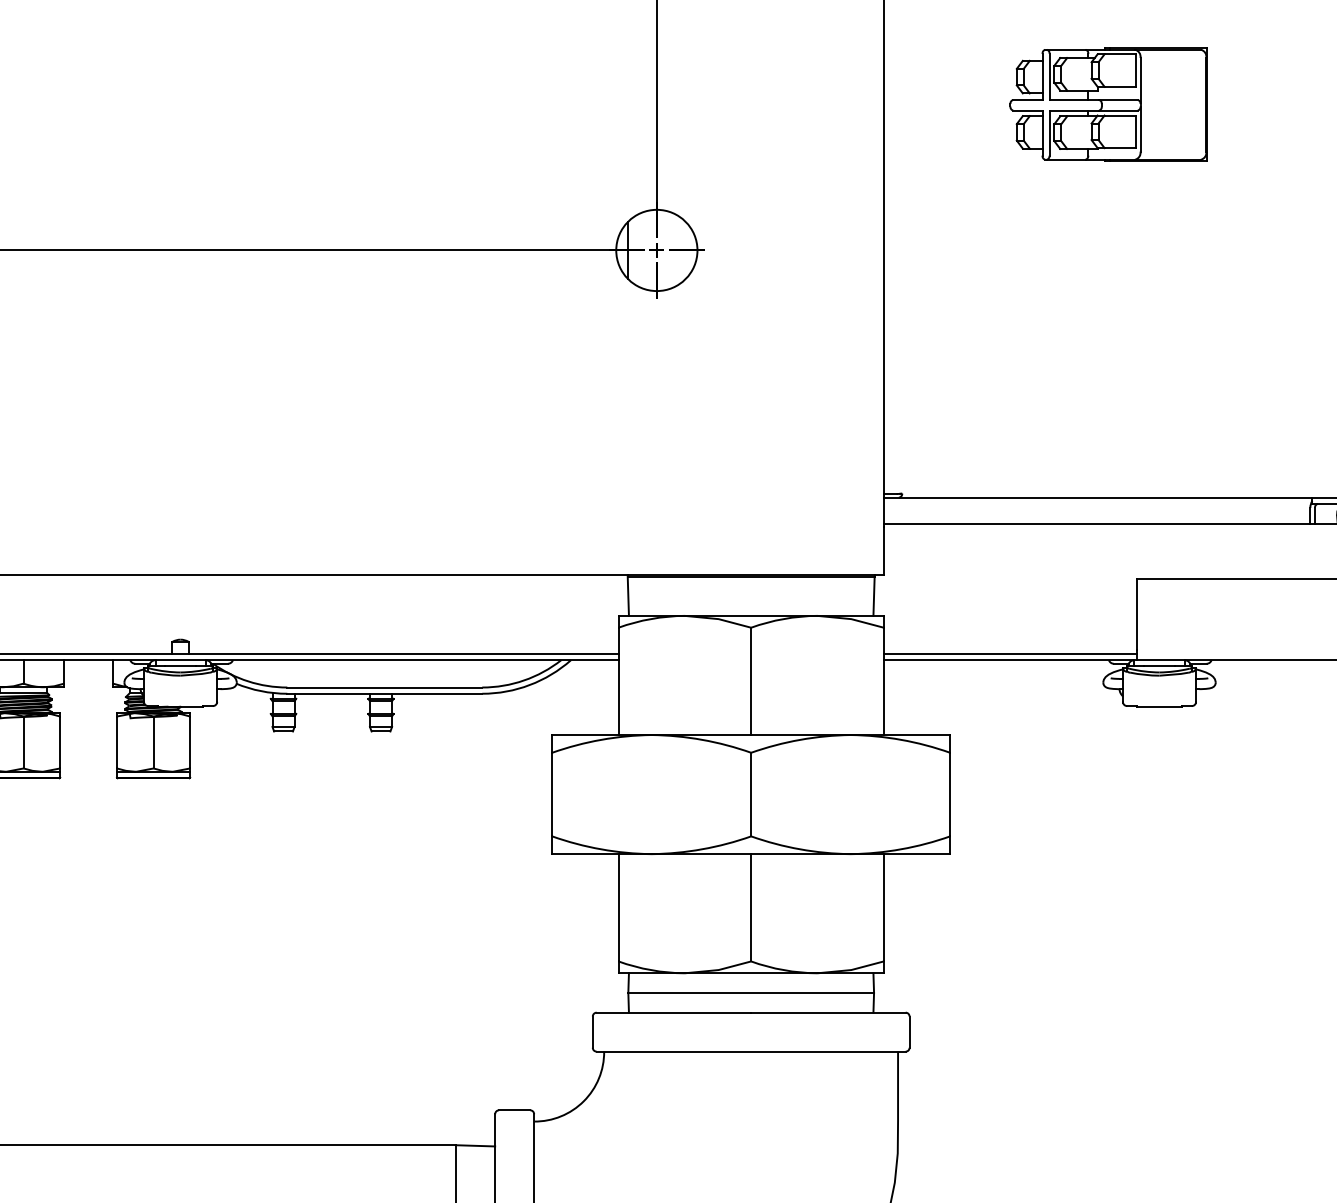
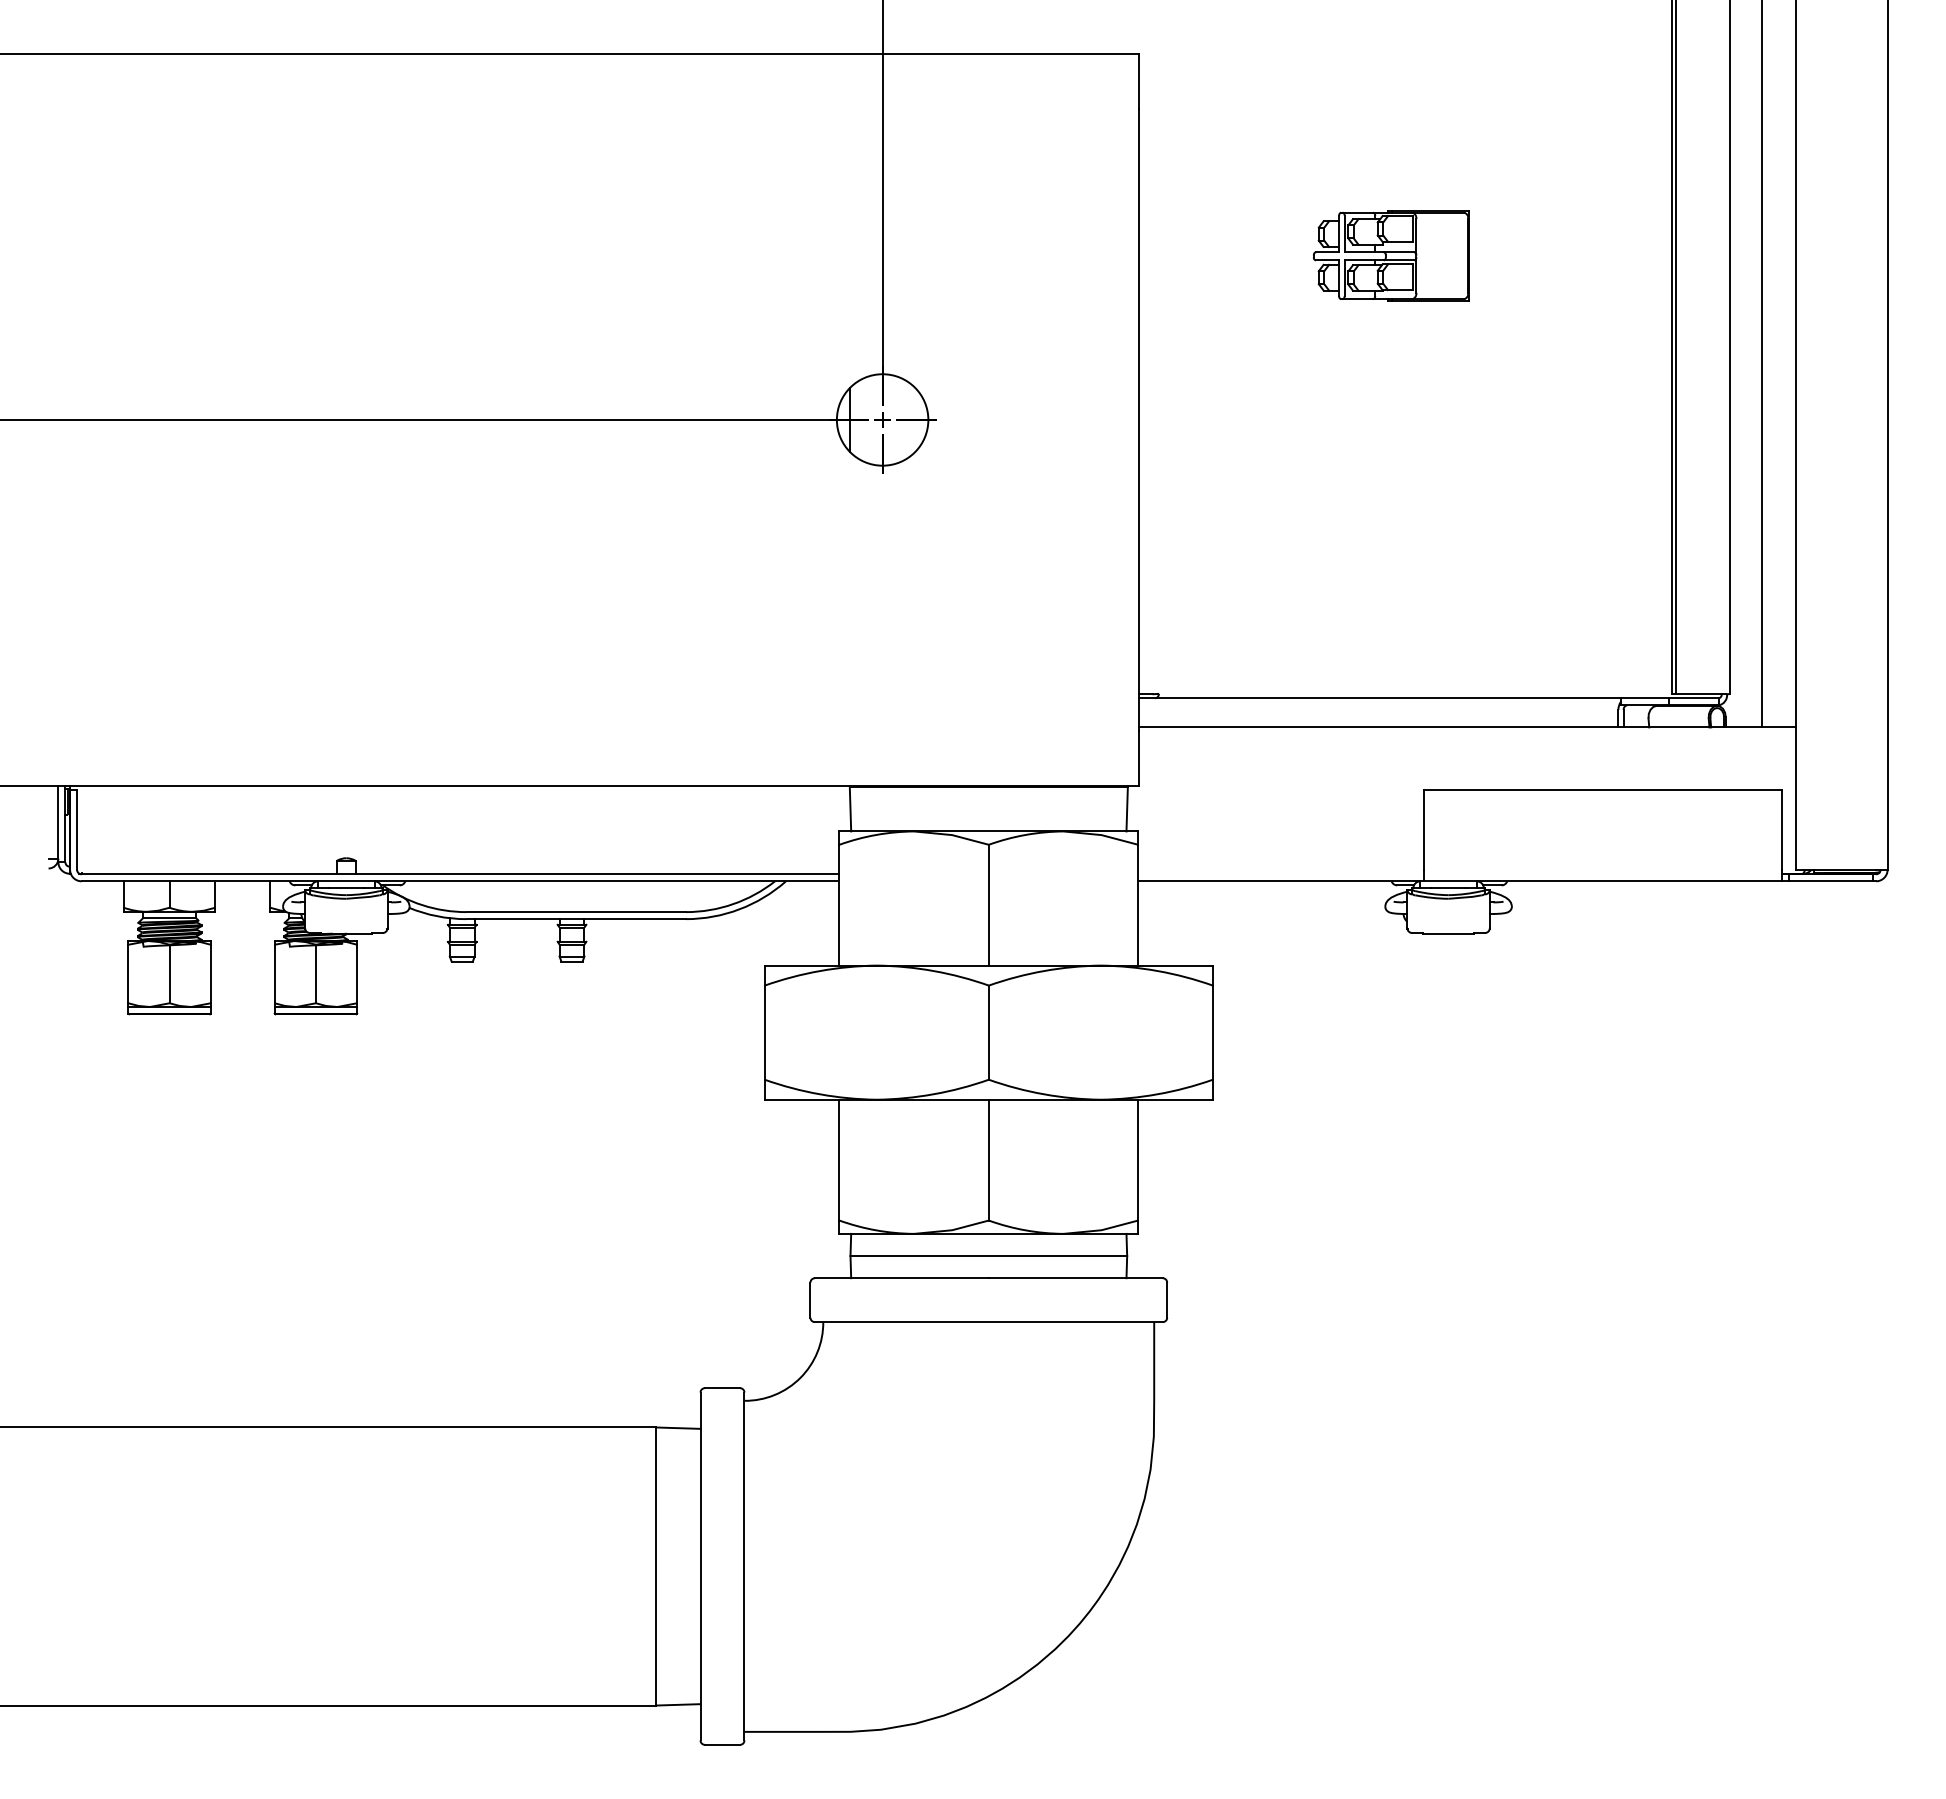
part: (1107, 104) -> (1390, 255), size x0.7
line: (1010, 654) -> (1280, 874), removed

